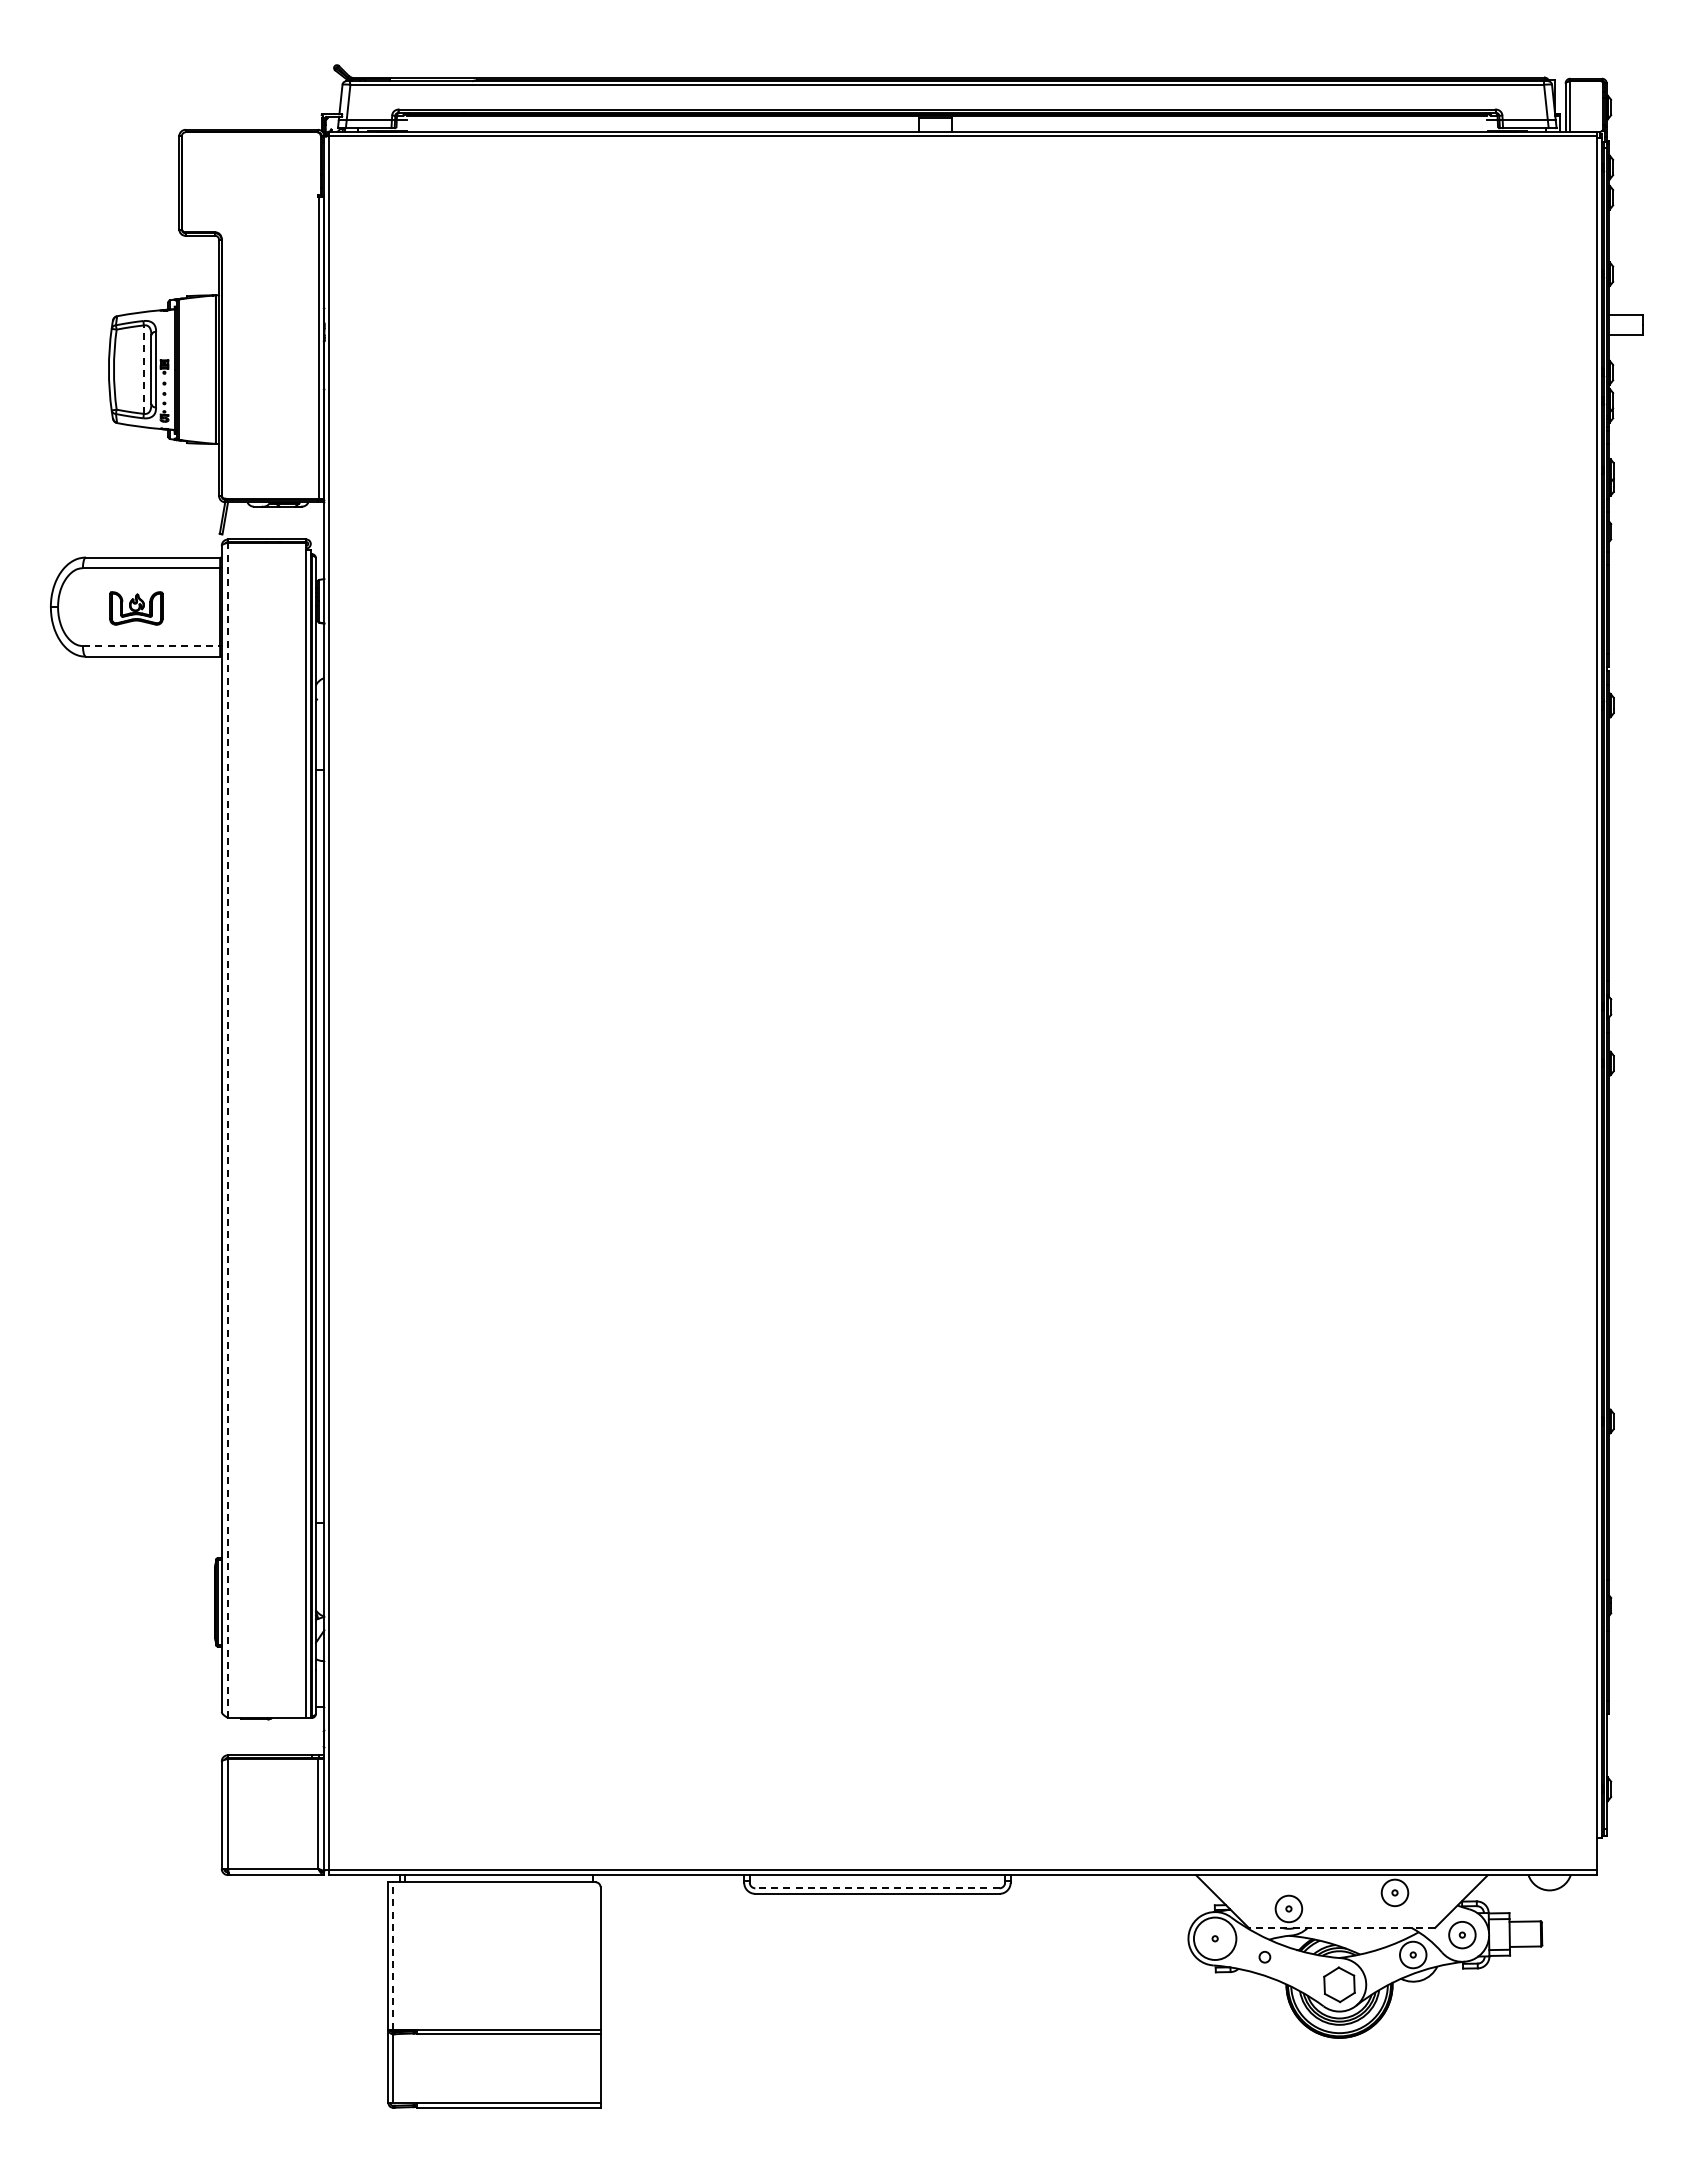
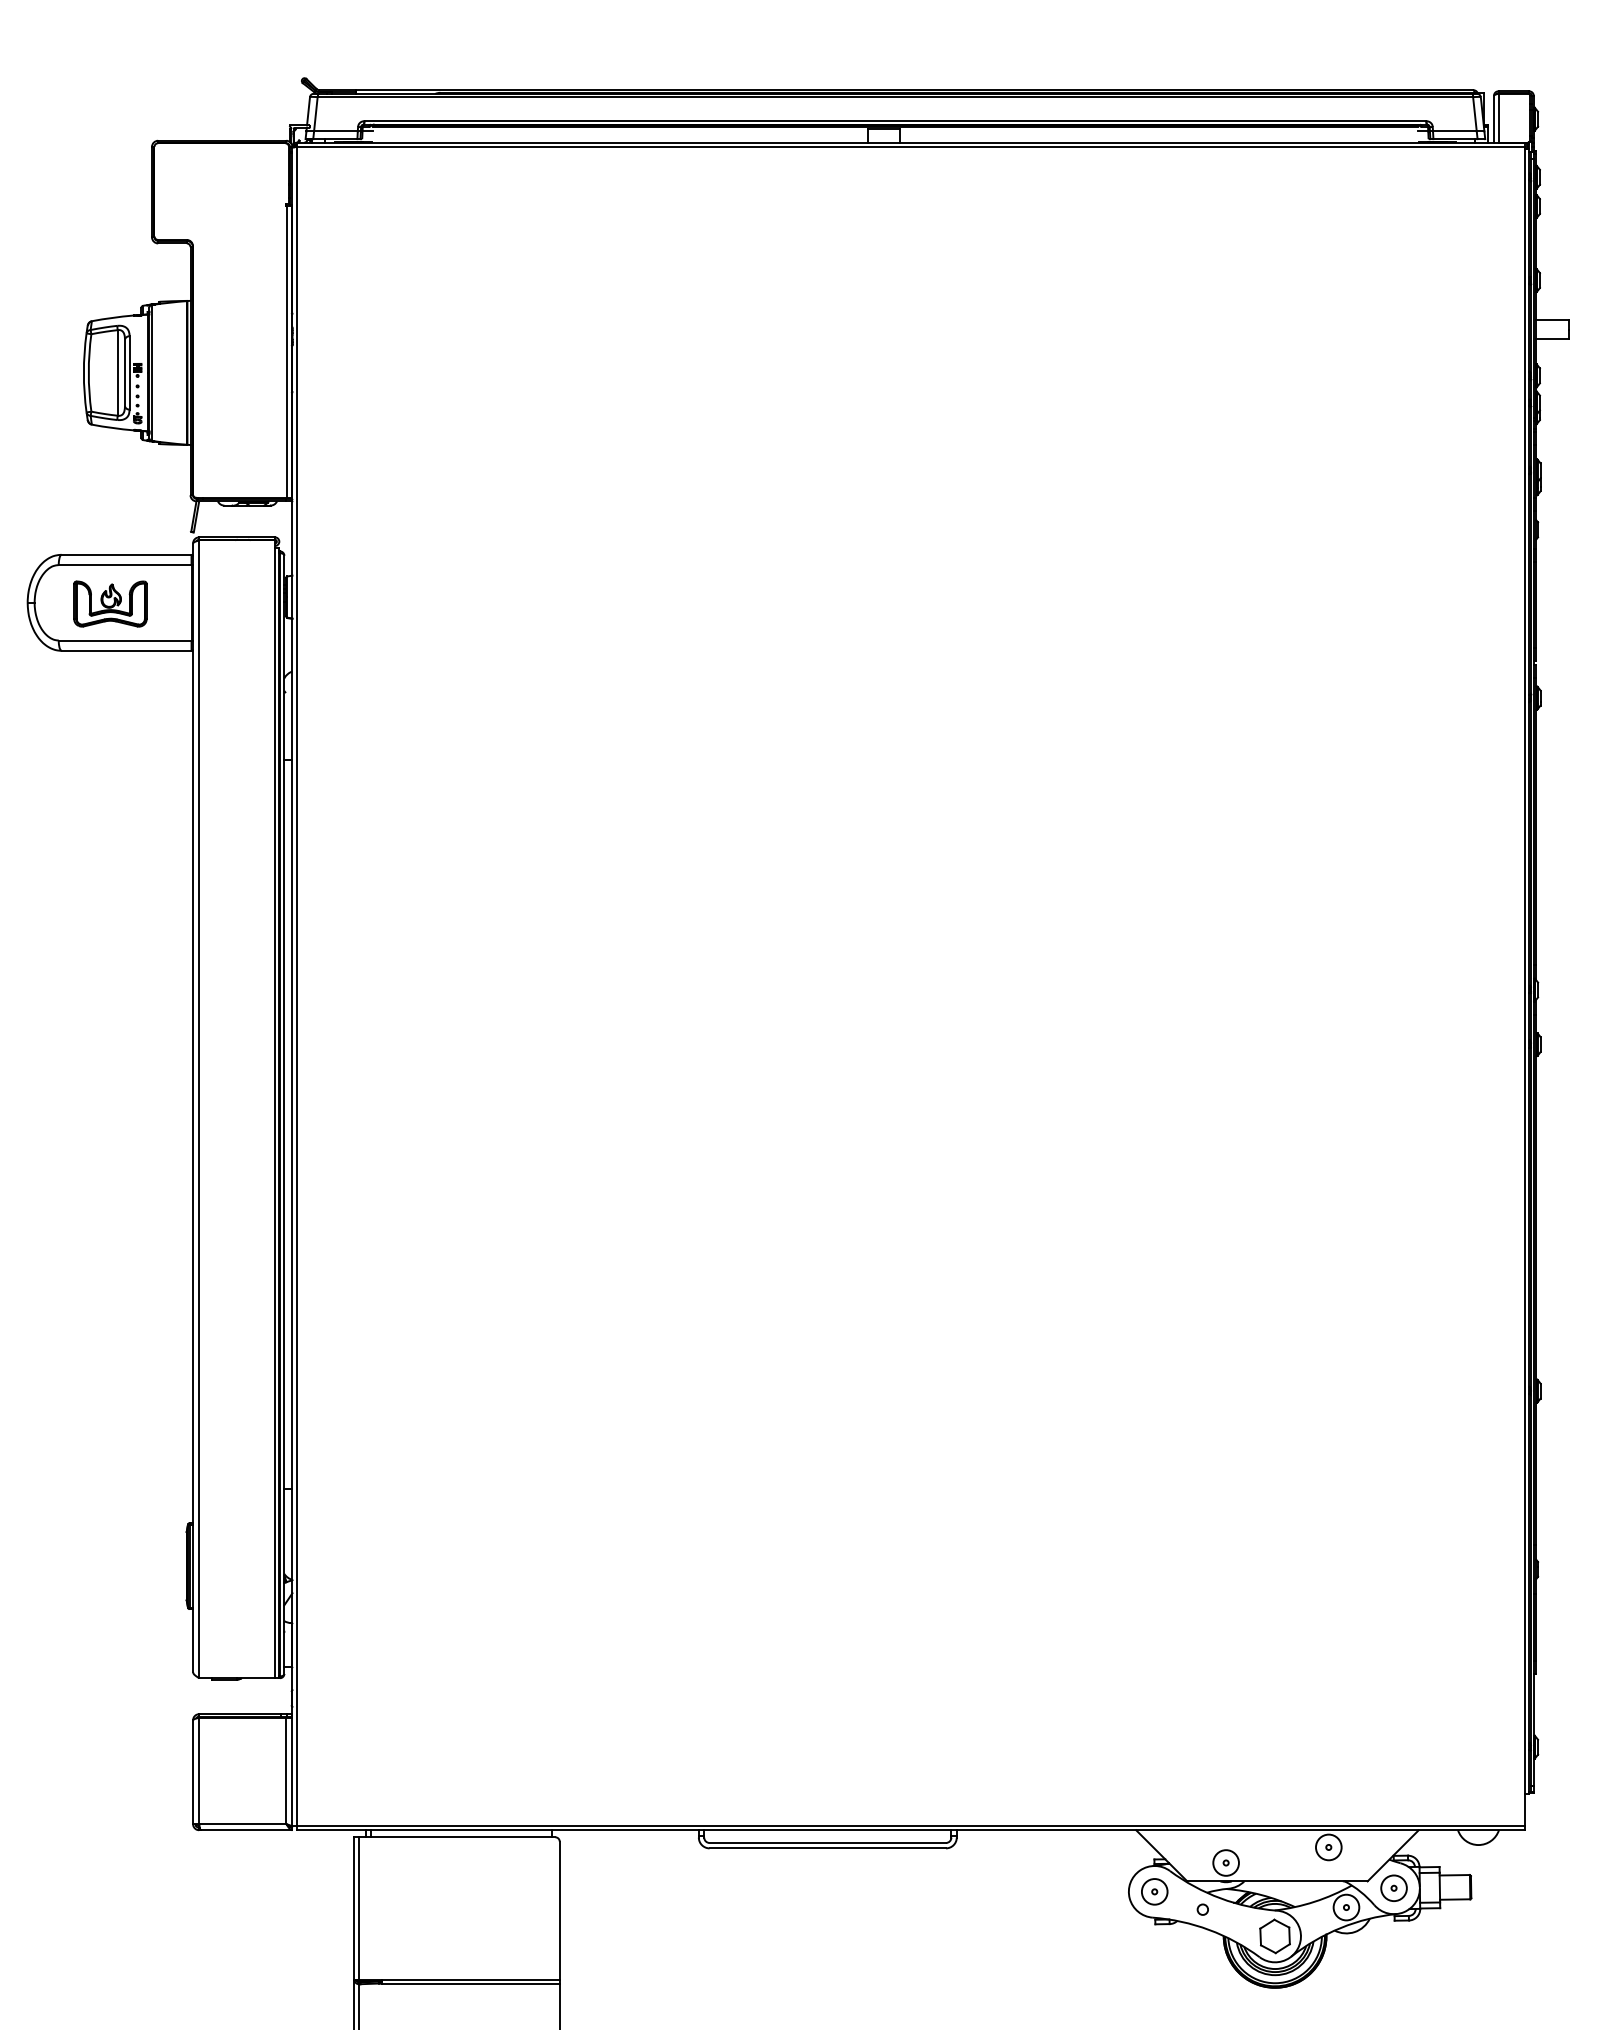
line: (143, 369) -> (117, 372), dashed -> solid
part: (136, 608) -> (110, 604), size x1.43
line: (151, 646) -> (125, 640), dashed -> solid
line: (228, 1130) -> (199, 1109), dashed -> solid
line: (876, 1888) -> (826, 1843), dashed -> solid
line: (1341, 1927) -> (1277, 1880), dashed -> solid
circle: (1214, 1938) -> (1154, 1891), size x0.62
line: (393, 1955) -> (359, 1908), dashed -> solid

